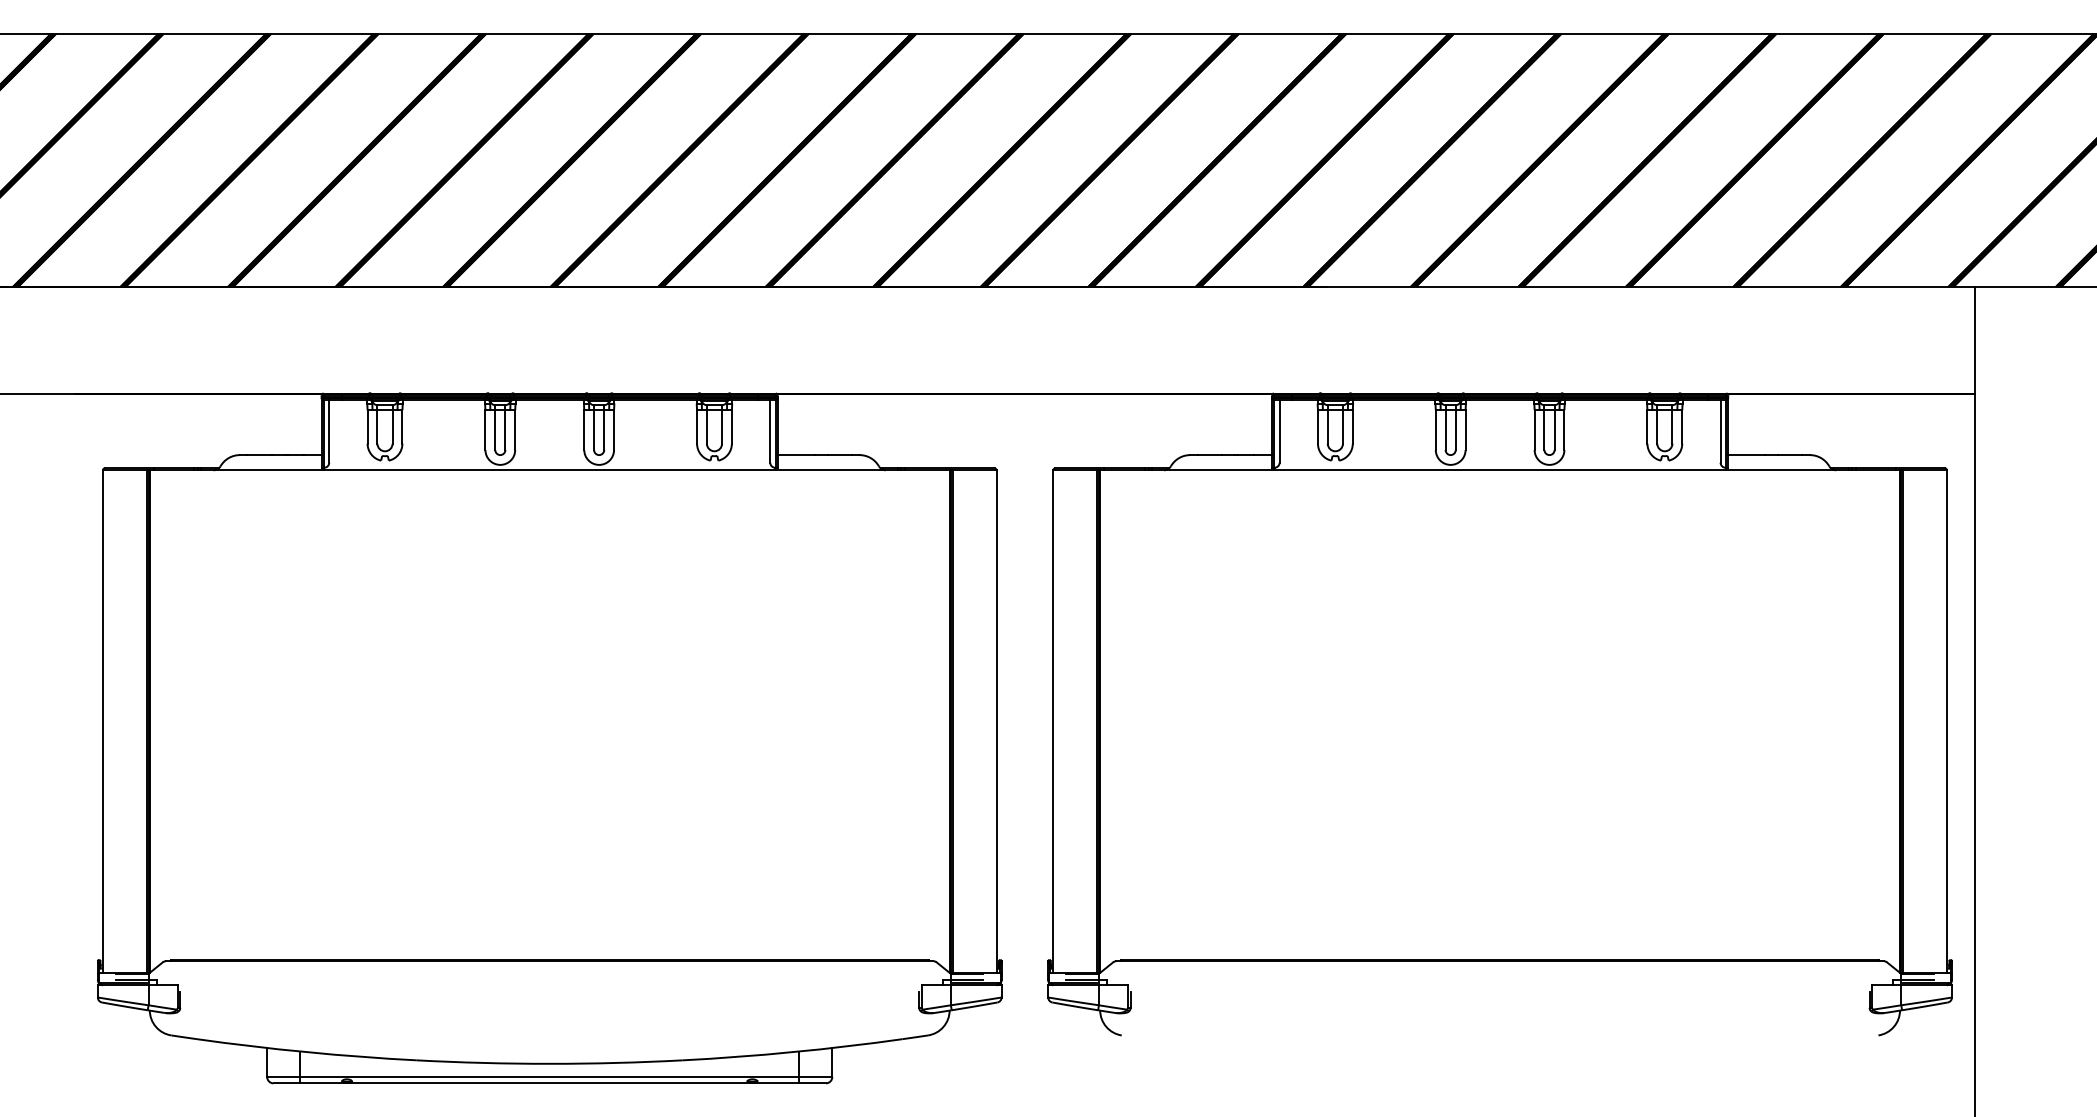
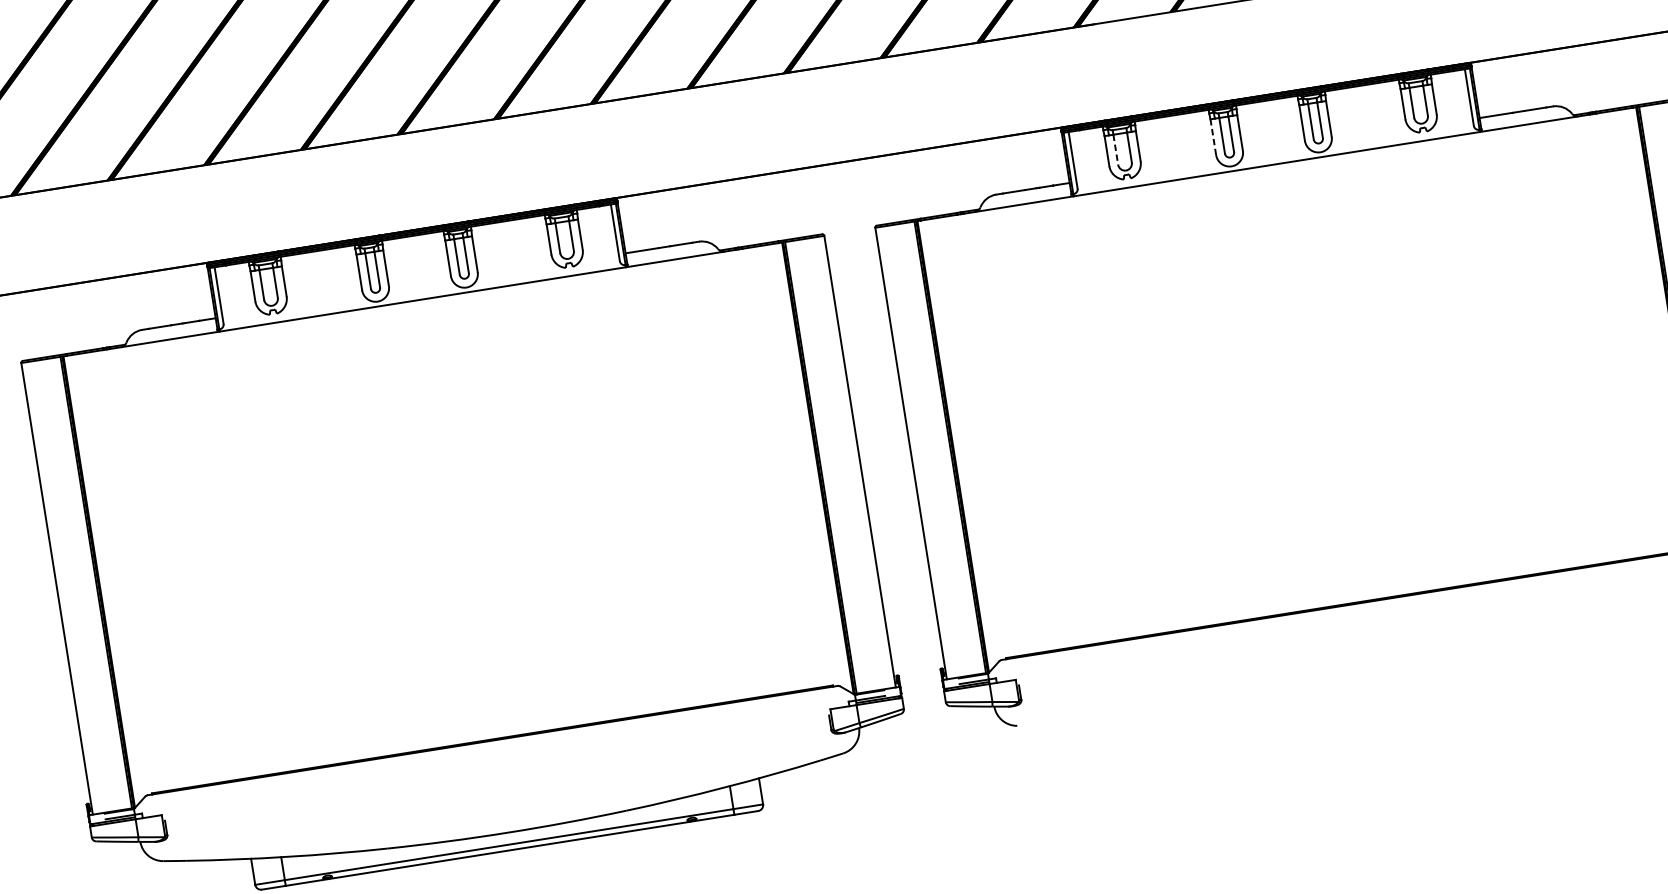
line: (1327, 426) -> (1115, 149), solid -> dashed
line: (1435, 430) -> (1213, 137), solid -> dashed

